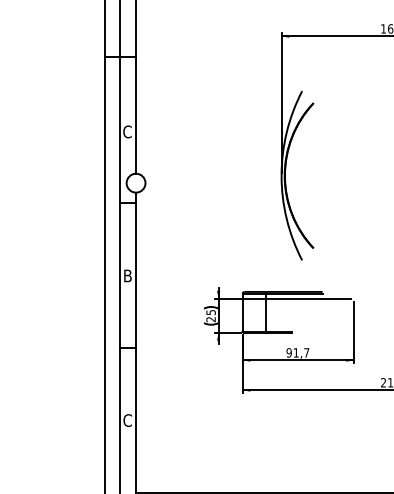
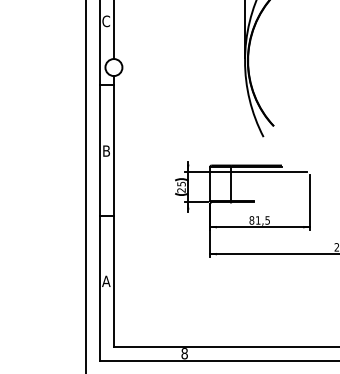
text: (297, 352) -> (259, 220), 91,7 -> 81,5
text: (127, 420) -> (106, 281), C -> A

